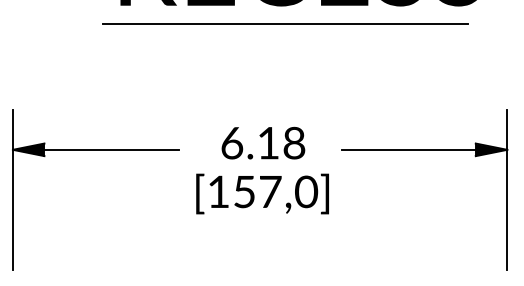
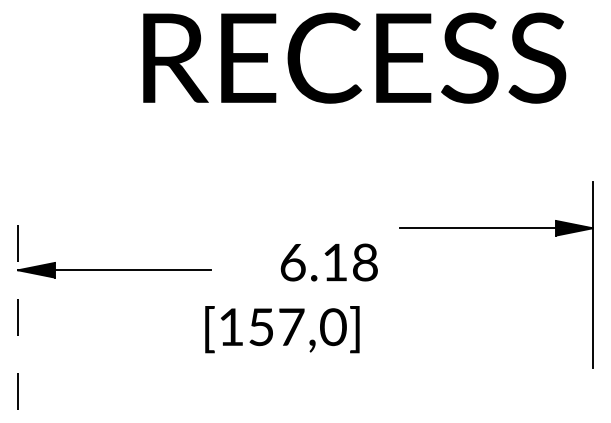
line: (285, 24) -> (334, 124), removed
text: (262, 143) -> (328, 262), moved
part: (424, 150) -> (496, 228), moved
line: (13, 189) -> (18, 316), solid -> dashed
text: (262, 193) -> (282, 329), moved

